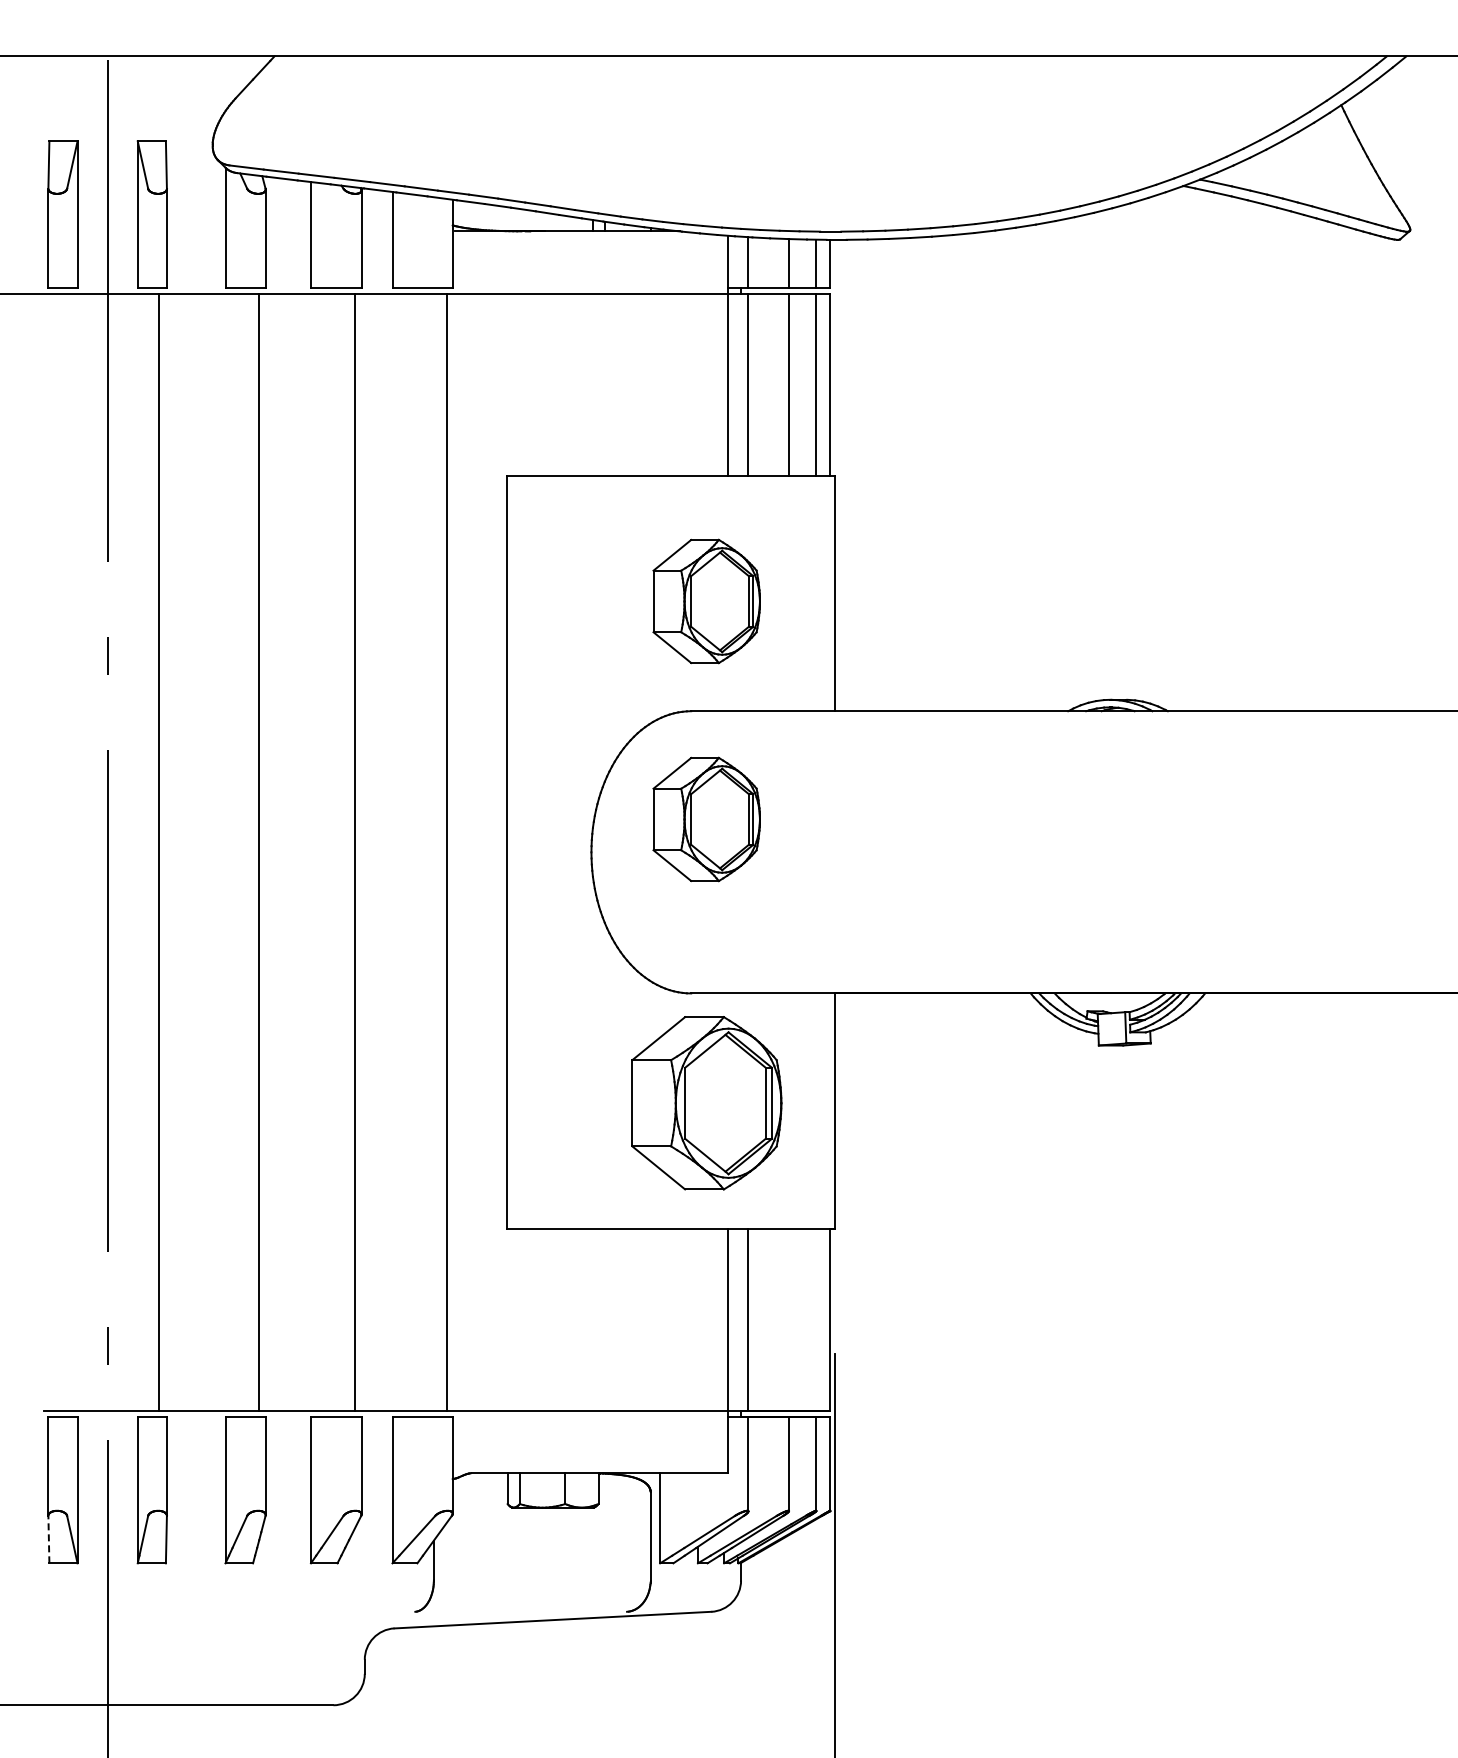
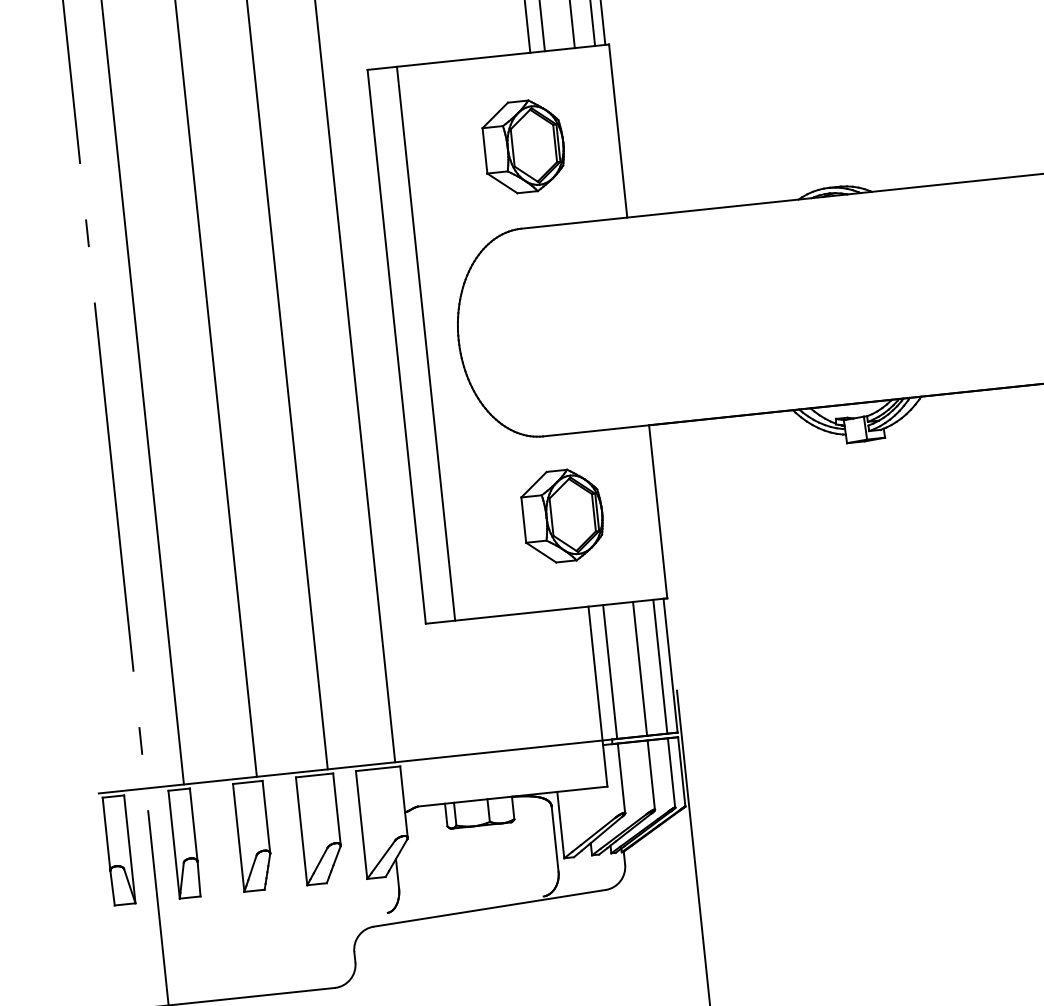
part: (706, 819) -> (540, 307), removed
line: (547, 852) -> (426, 343), added
part: (706, 1102) -> (562, 515), size x0.71
line: (788, 1319) -> (639, 668), added
line: (816, 1319) -> (660, 666), added
line: (48, 1539) -> (112, 888), dashed -> solid

